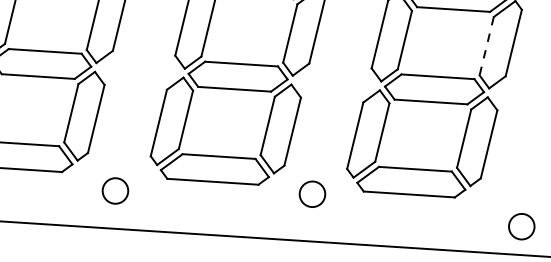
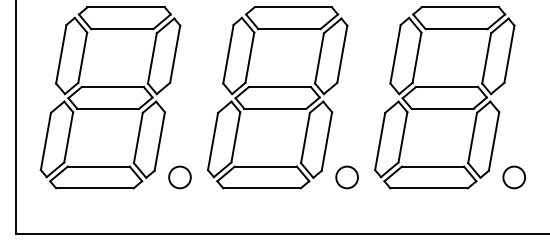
line: (486, 46) -> (486, 58), dashed -> solid
circle: (114, 190) -> (179, 177), moved
circle: (311, 194) -> (346, 177), moved
circle: (520, 226) -> (513, 177), moved

